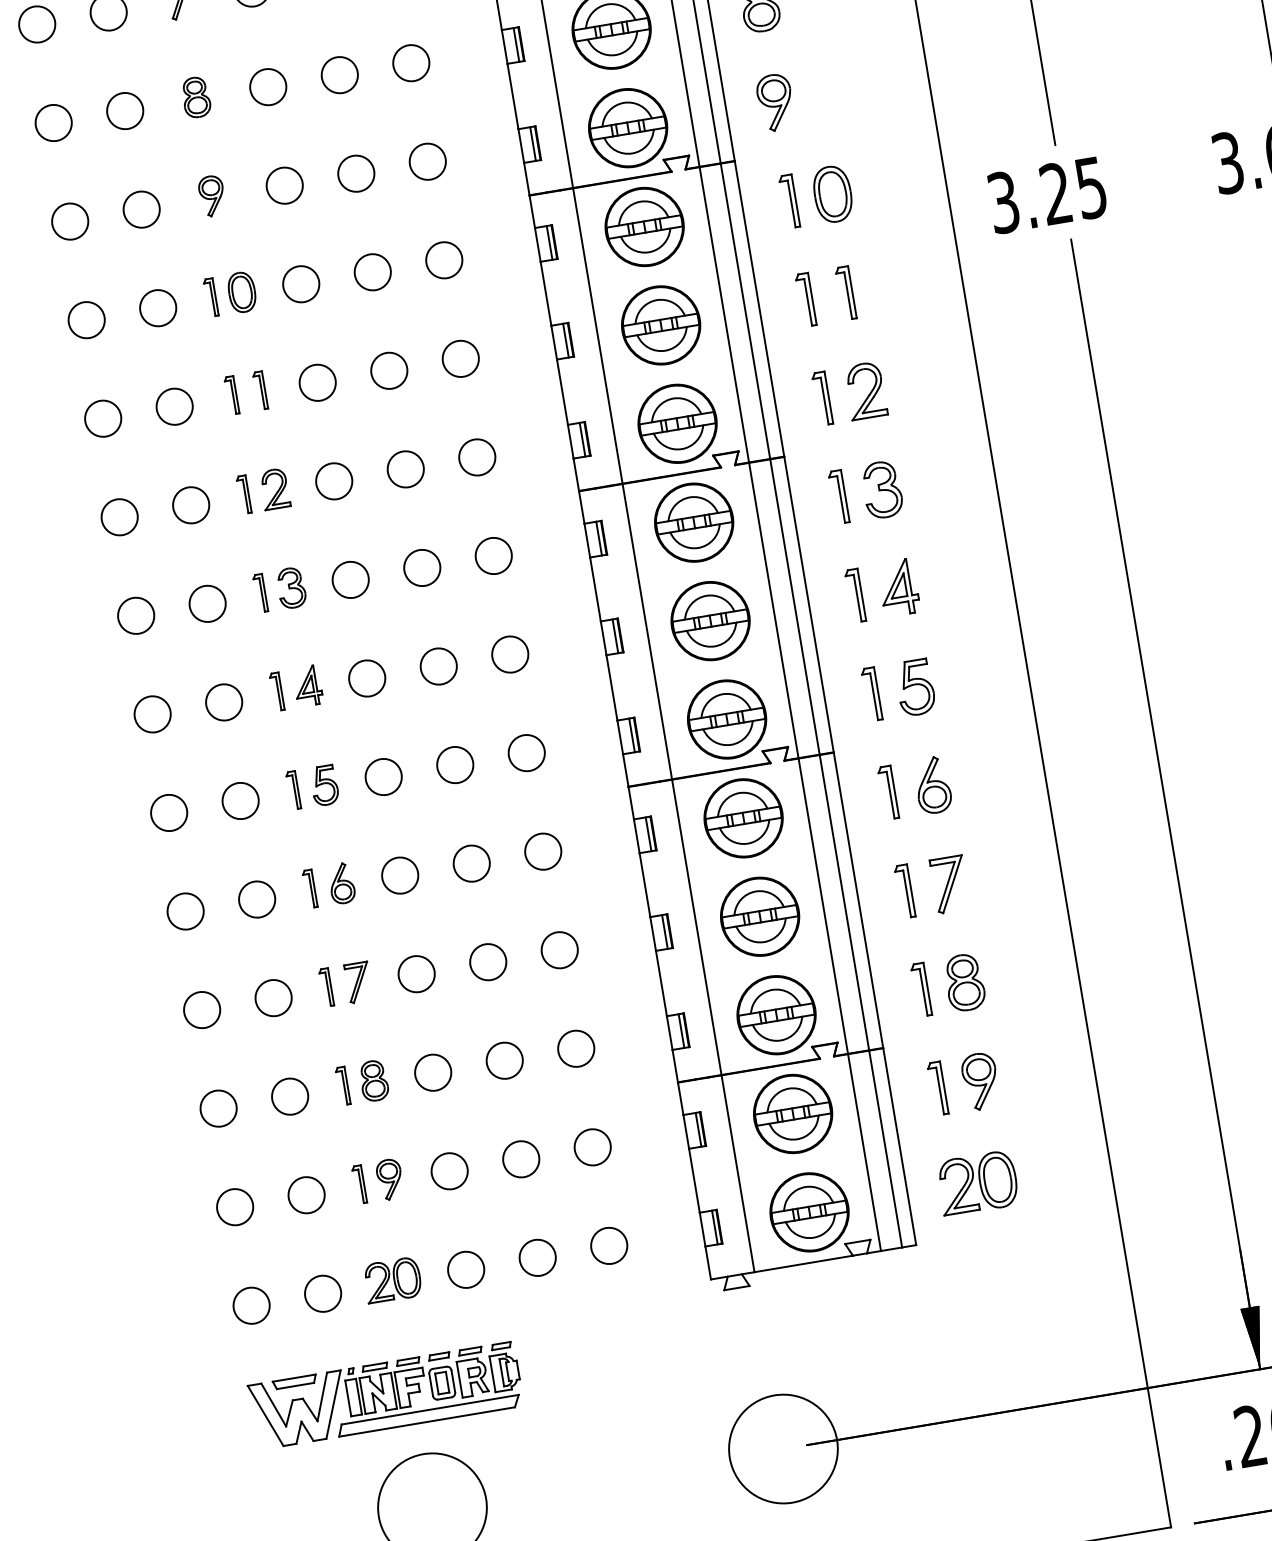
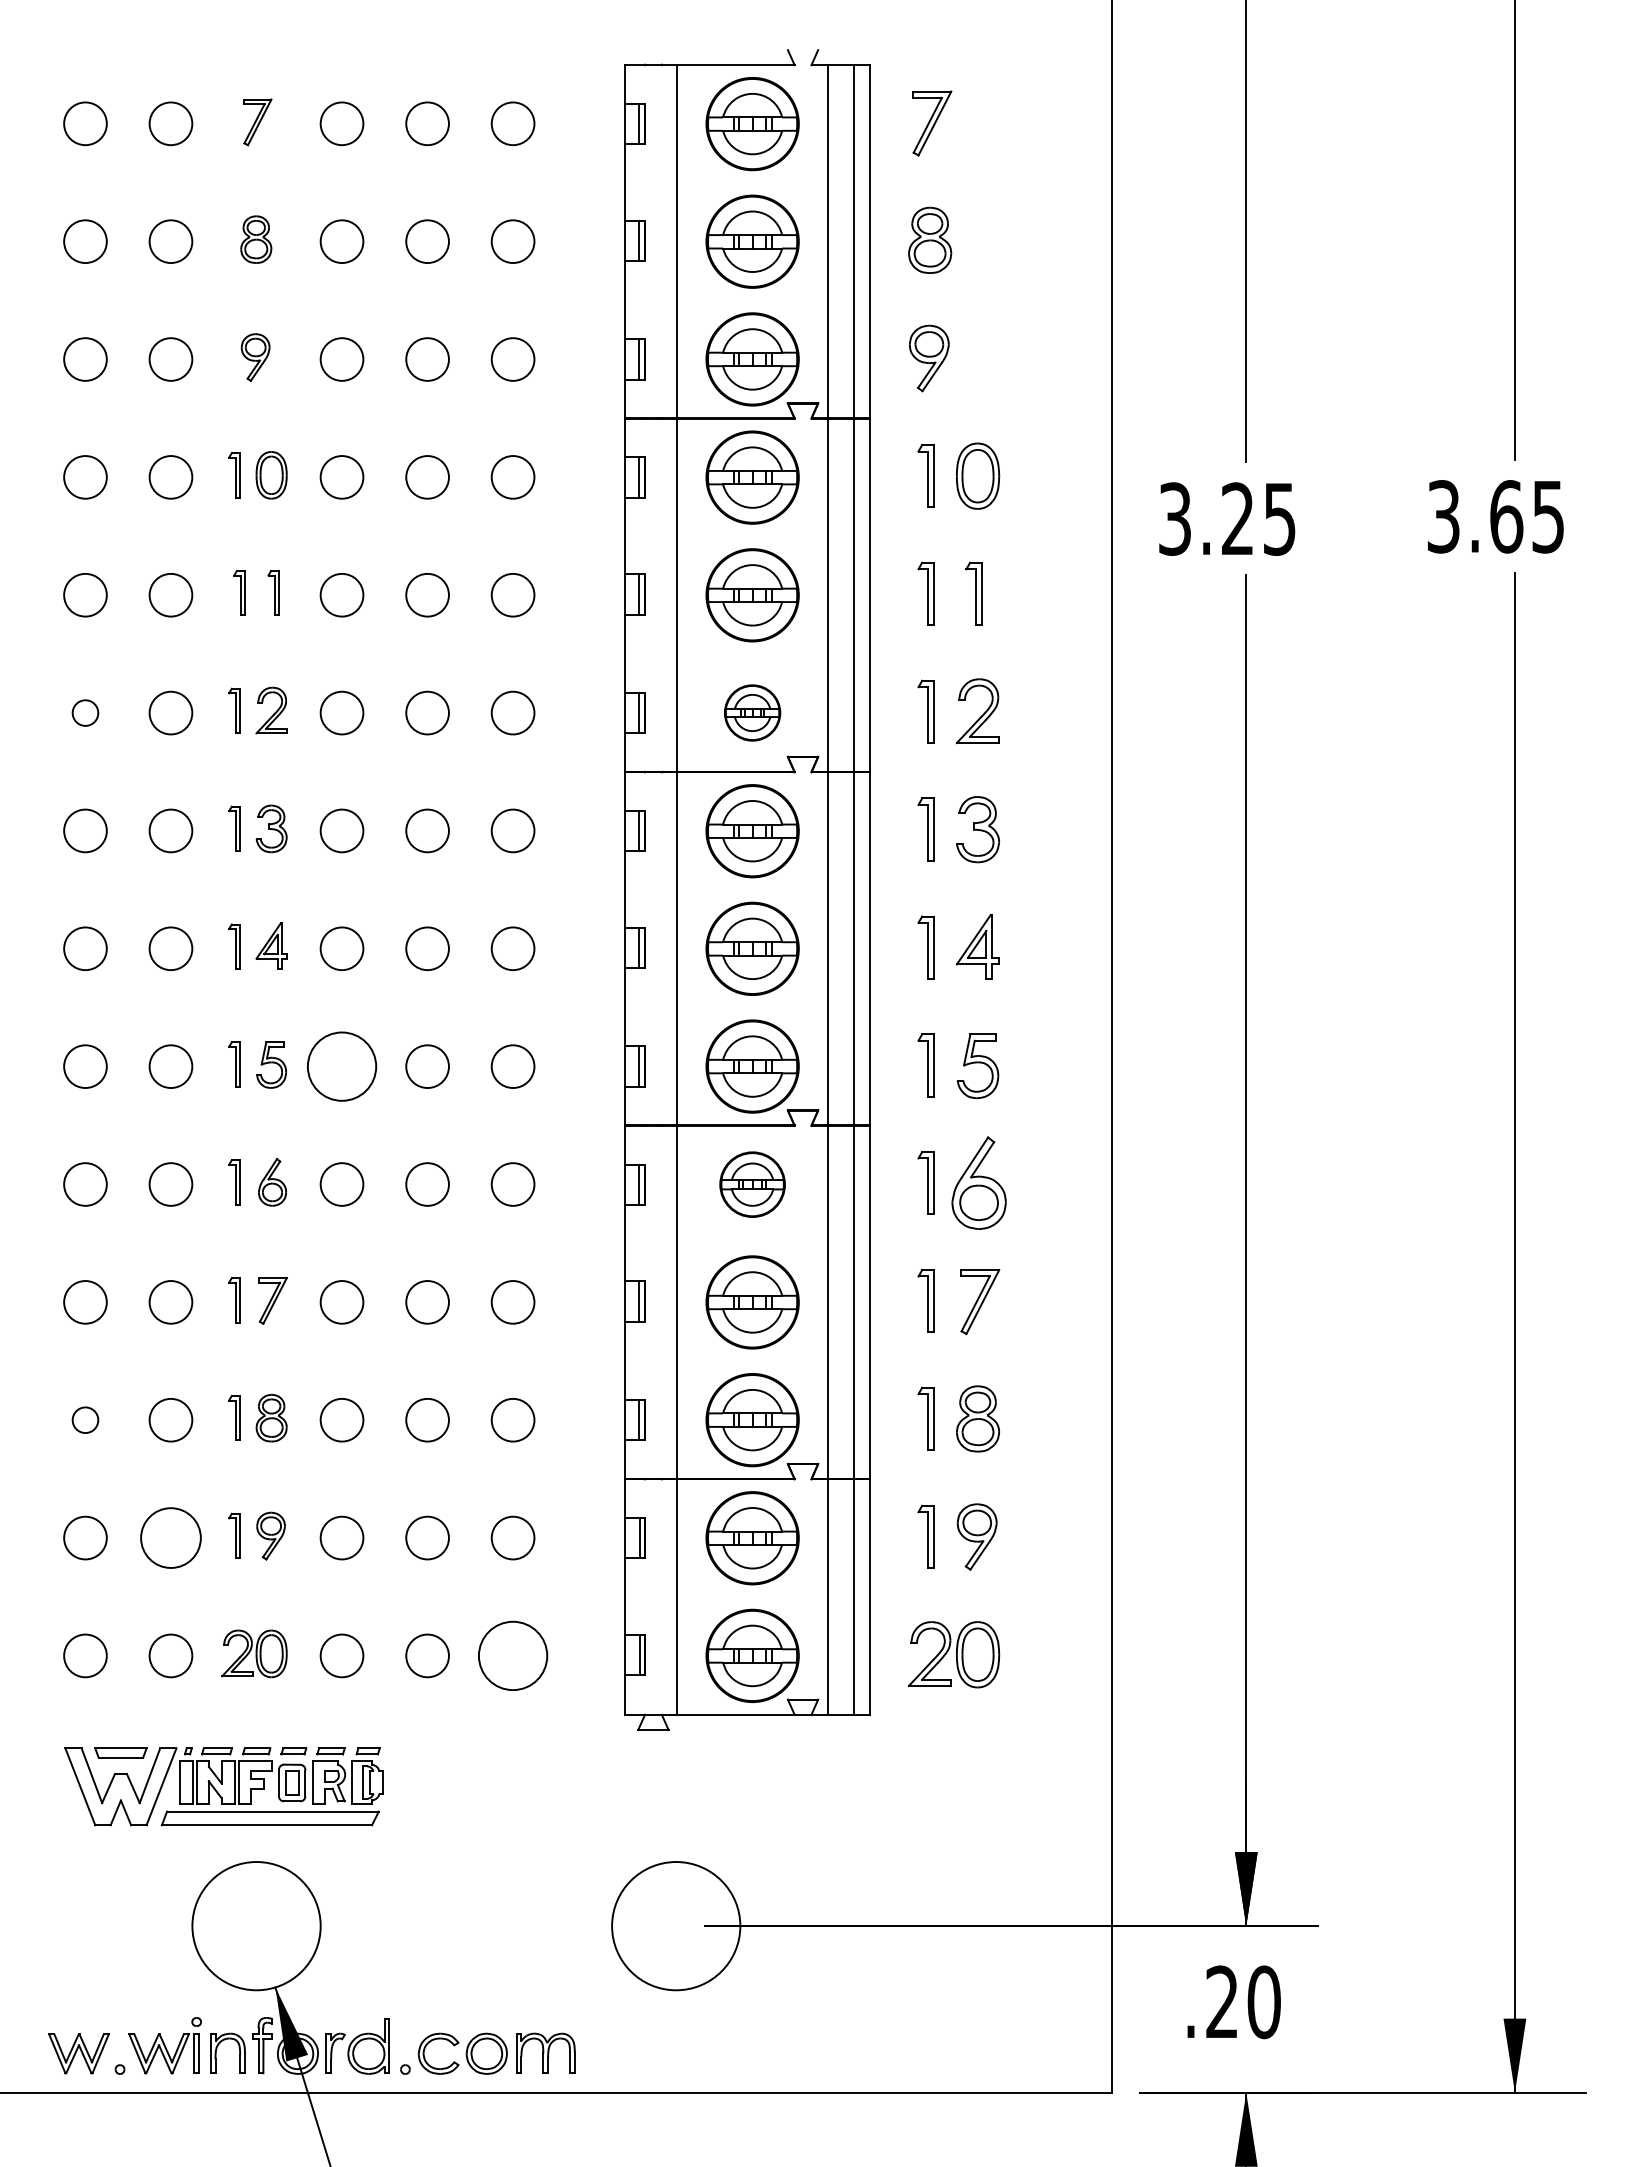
part: (677, 423) -> (752, 712), size x0.6
circle: (119, 516) -> (85, 712), size x0.6
circle: (383, 777) -> (341, 1066), size x1.6
part: (933, 784) -> (979, 1182), size x1.4
part: (743, 818) -> (752, 1184), size x0.7
circle: (218, 1108) -> (85, 1419), size x0.6
circle: (306, 1194) -> (170, 1537), size x1.4
circle: (608, 1245) -> (512, 1655), size x1.6

